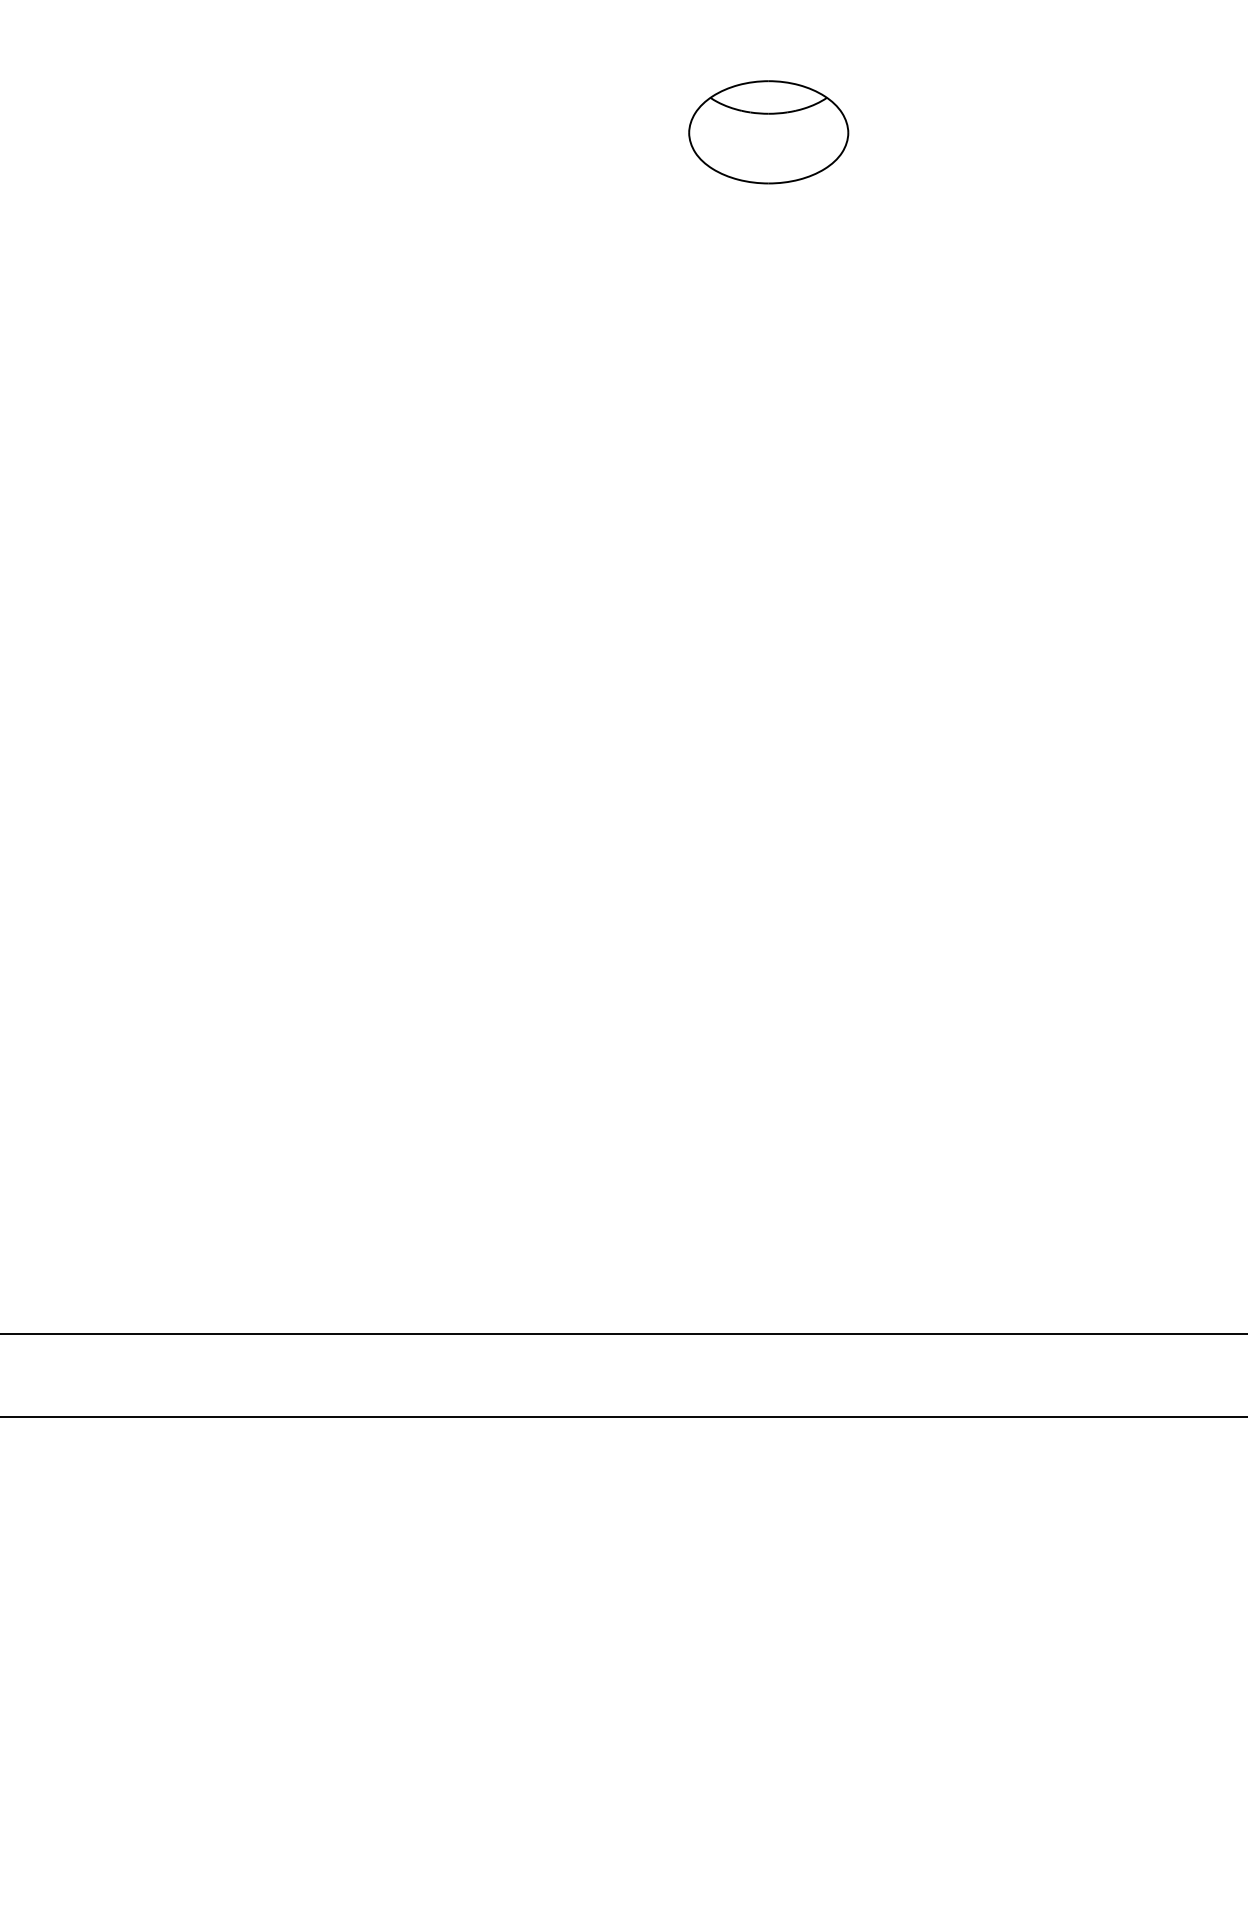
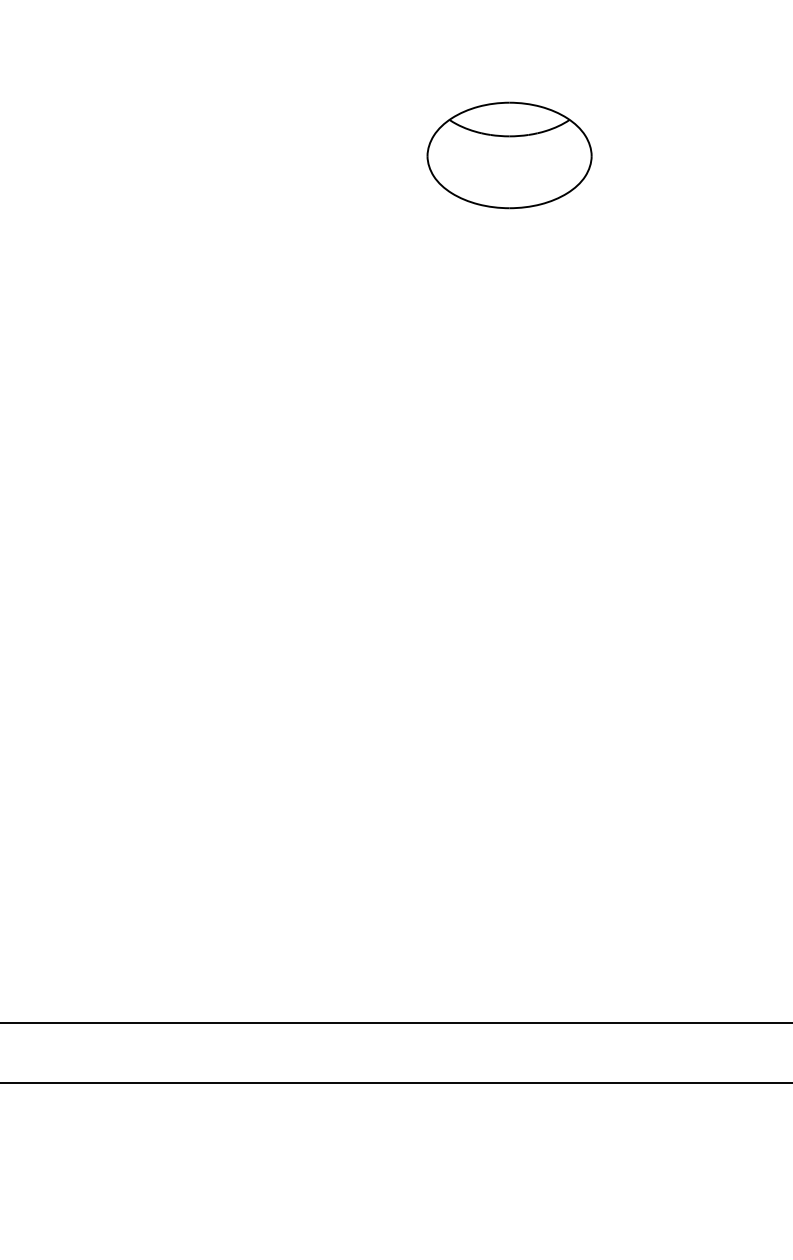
part: (768, 132) -> (509, 155), size x1.43

